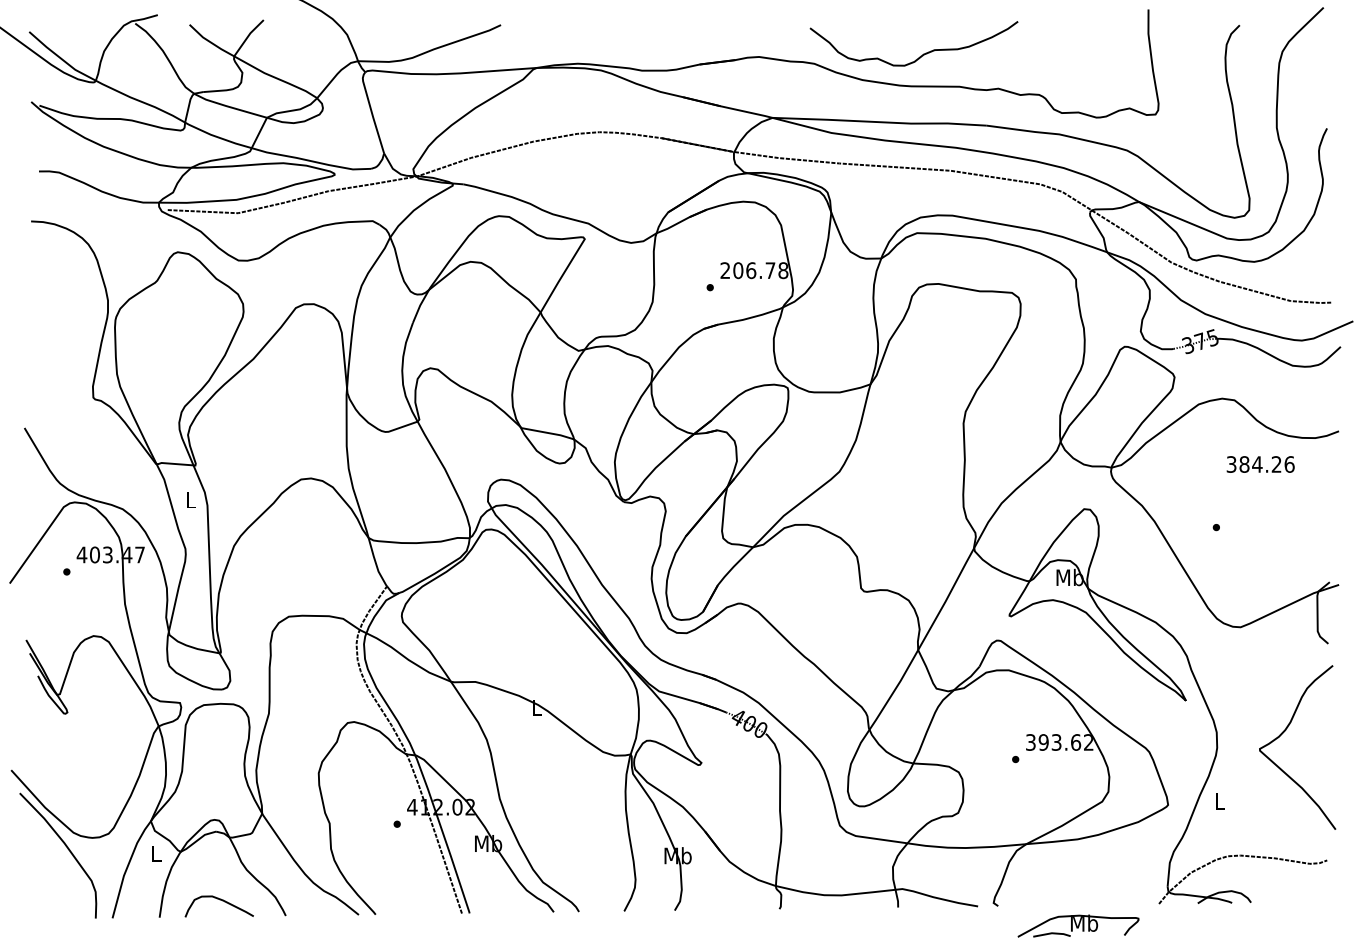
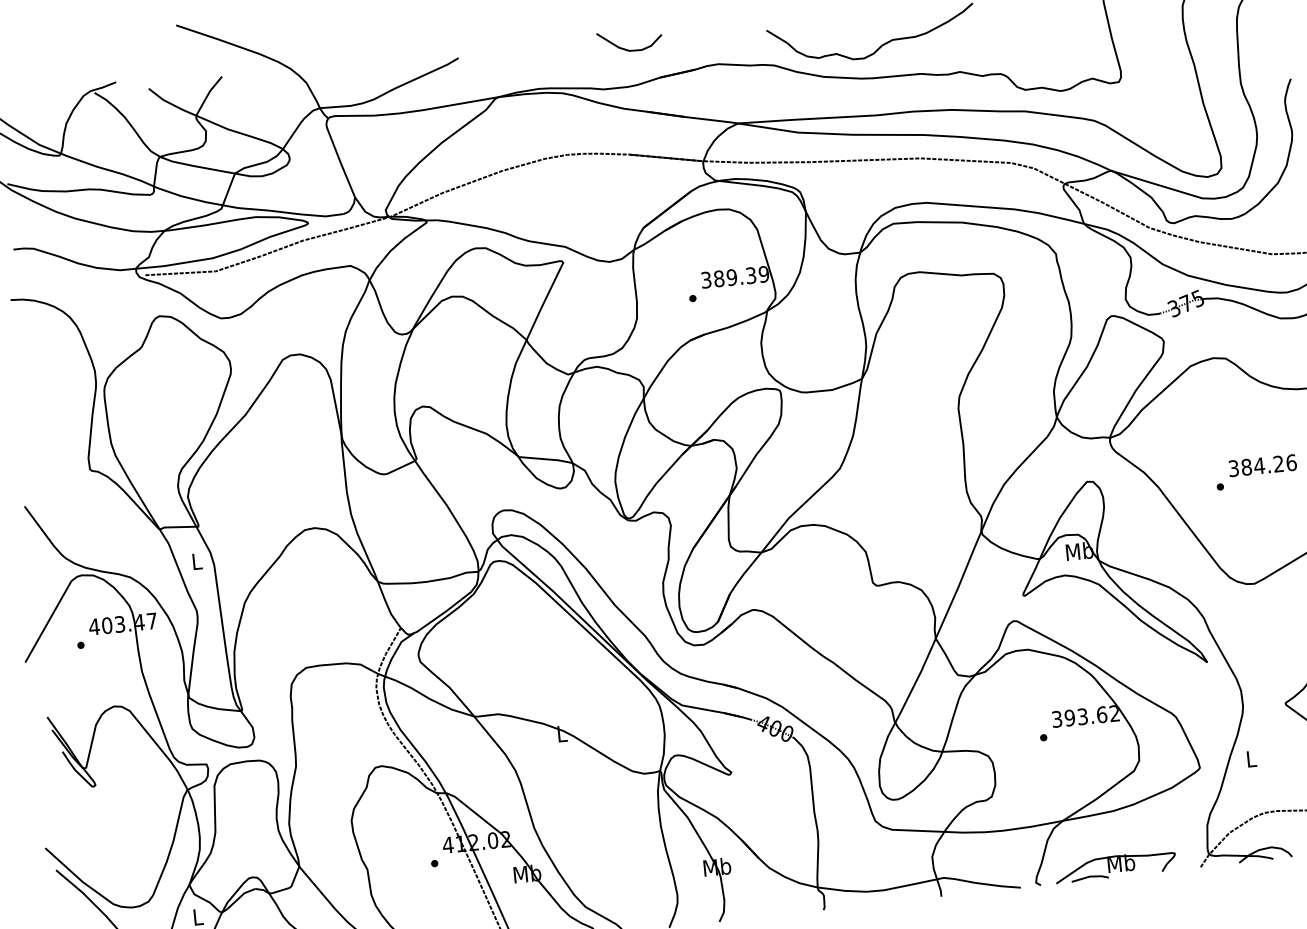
curve: (668, 32) -> (626, 48), added
text: (754, 270) -> (735, 277), 206.78 -> 389.39
text: (1260, 464) -> (1262, 465), moved
part: (1078, 925) -> (1115, 866), moved

